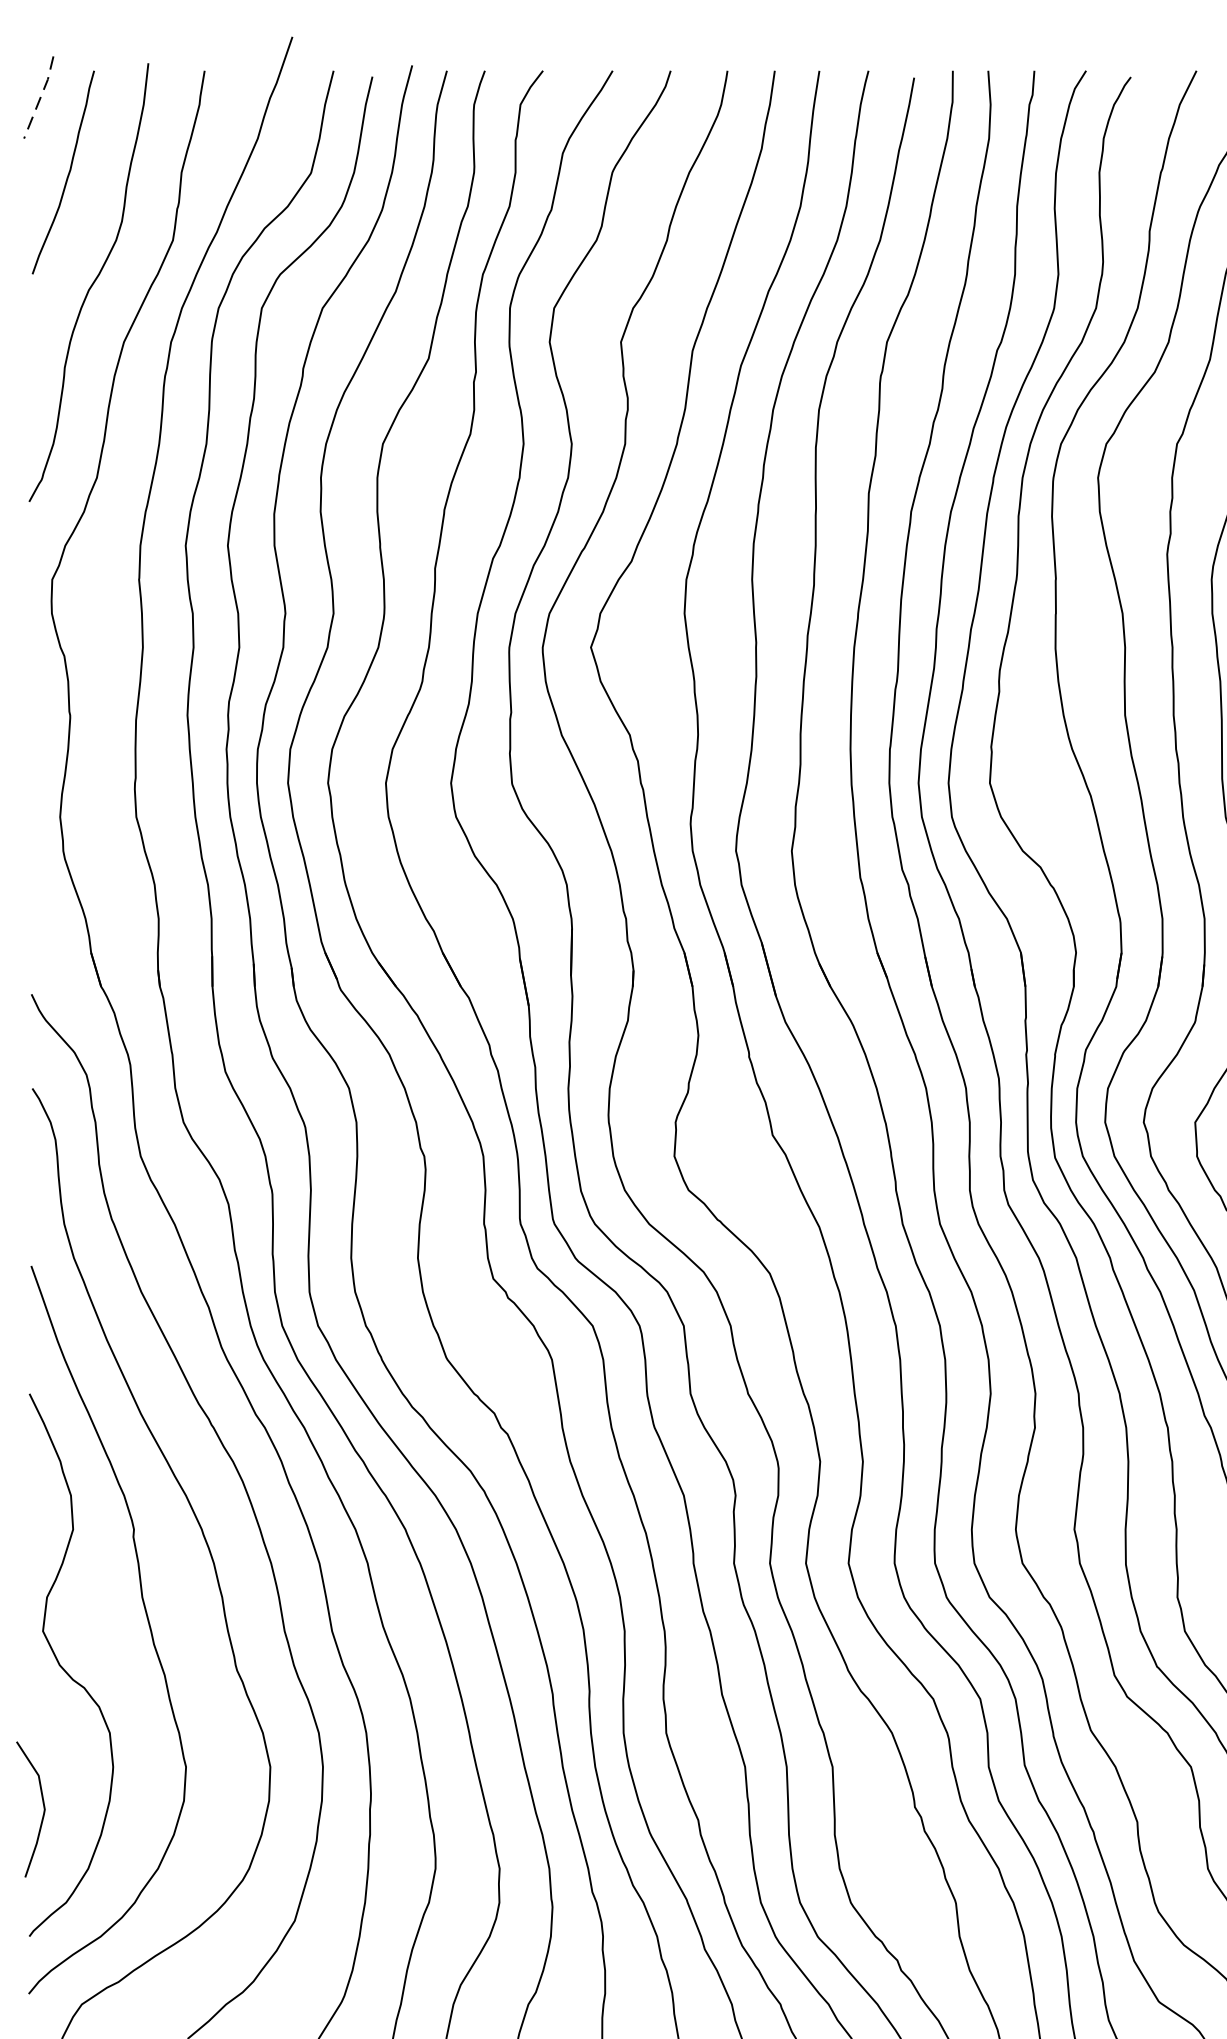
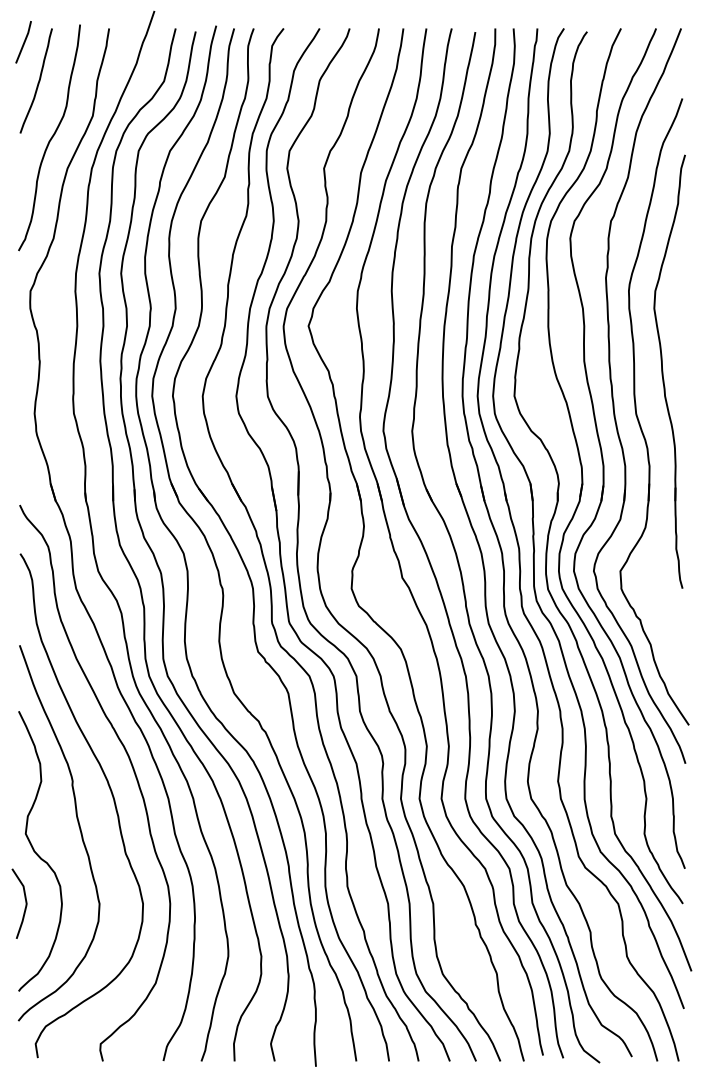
line: (40, 97) -> (24, 42), dashed -> solid
curve: (42, 1808) -> (25, 903), moved

